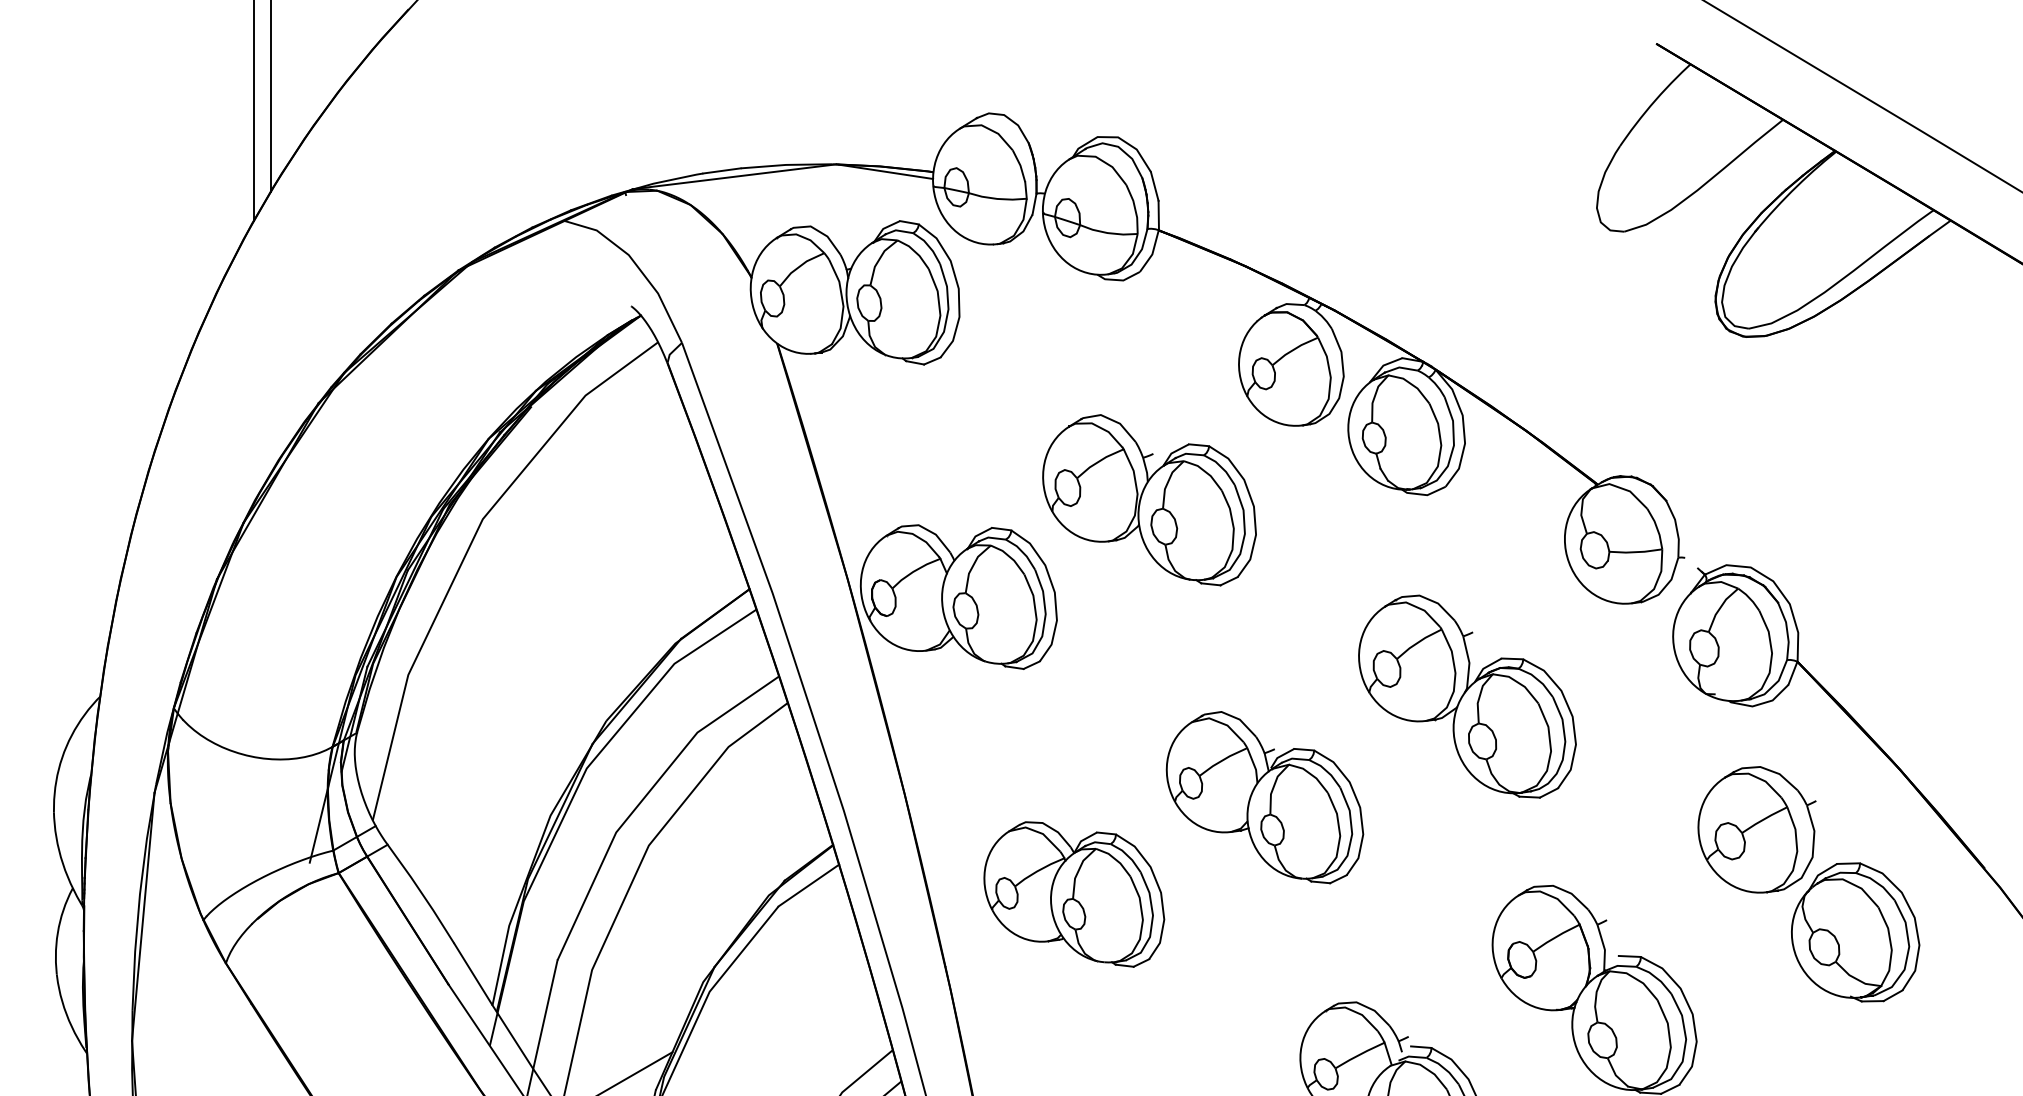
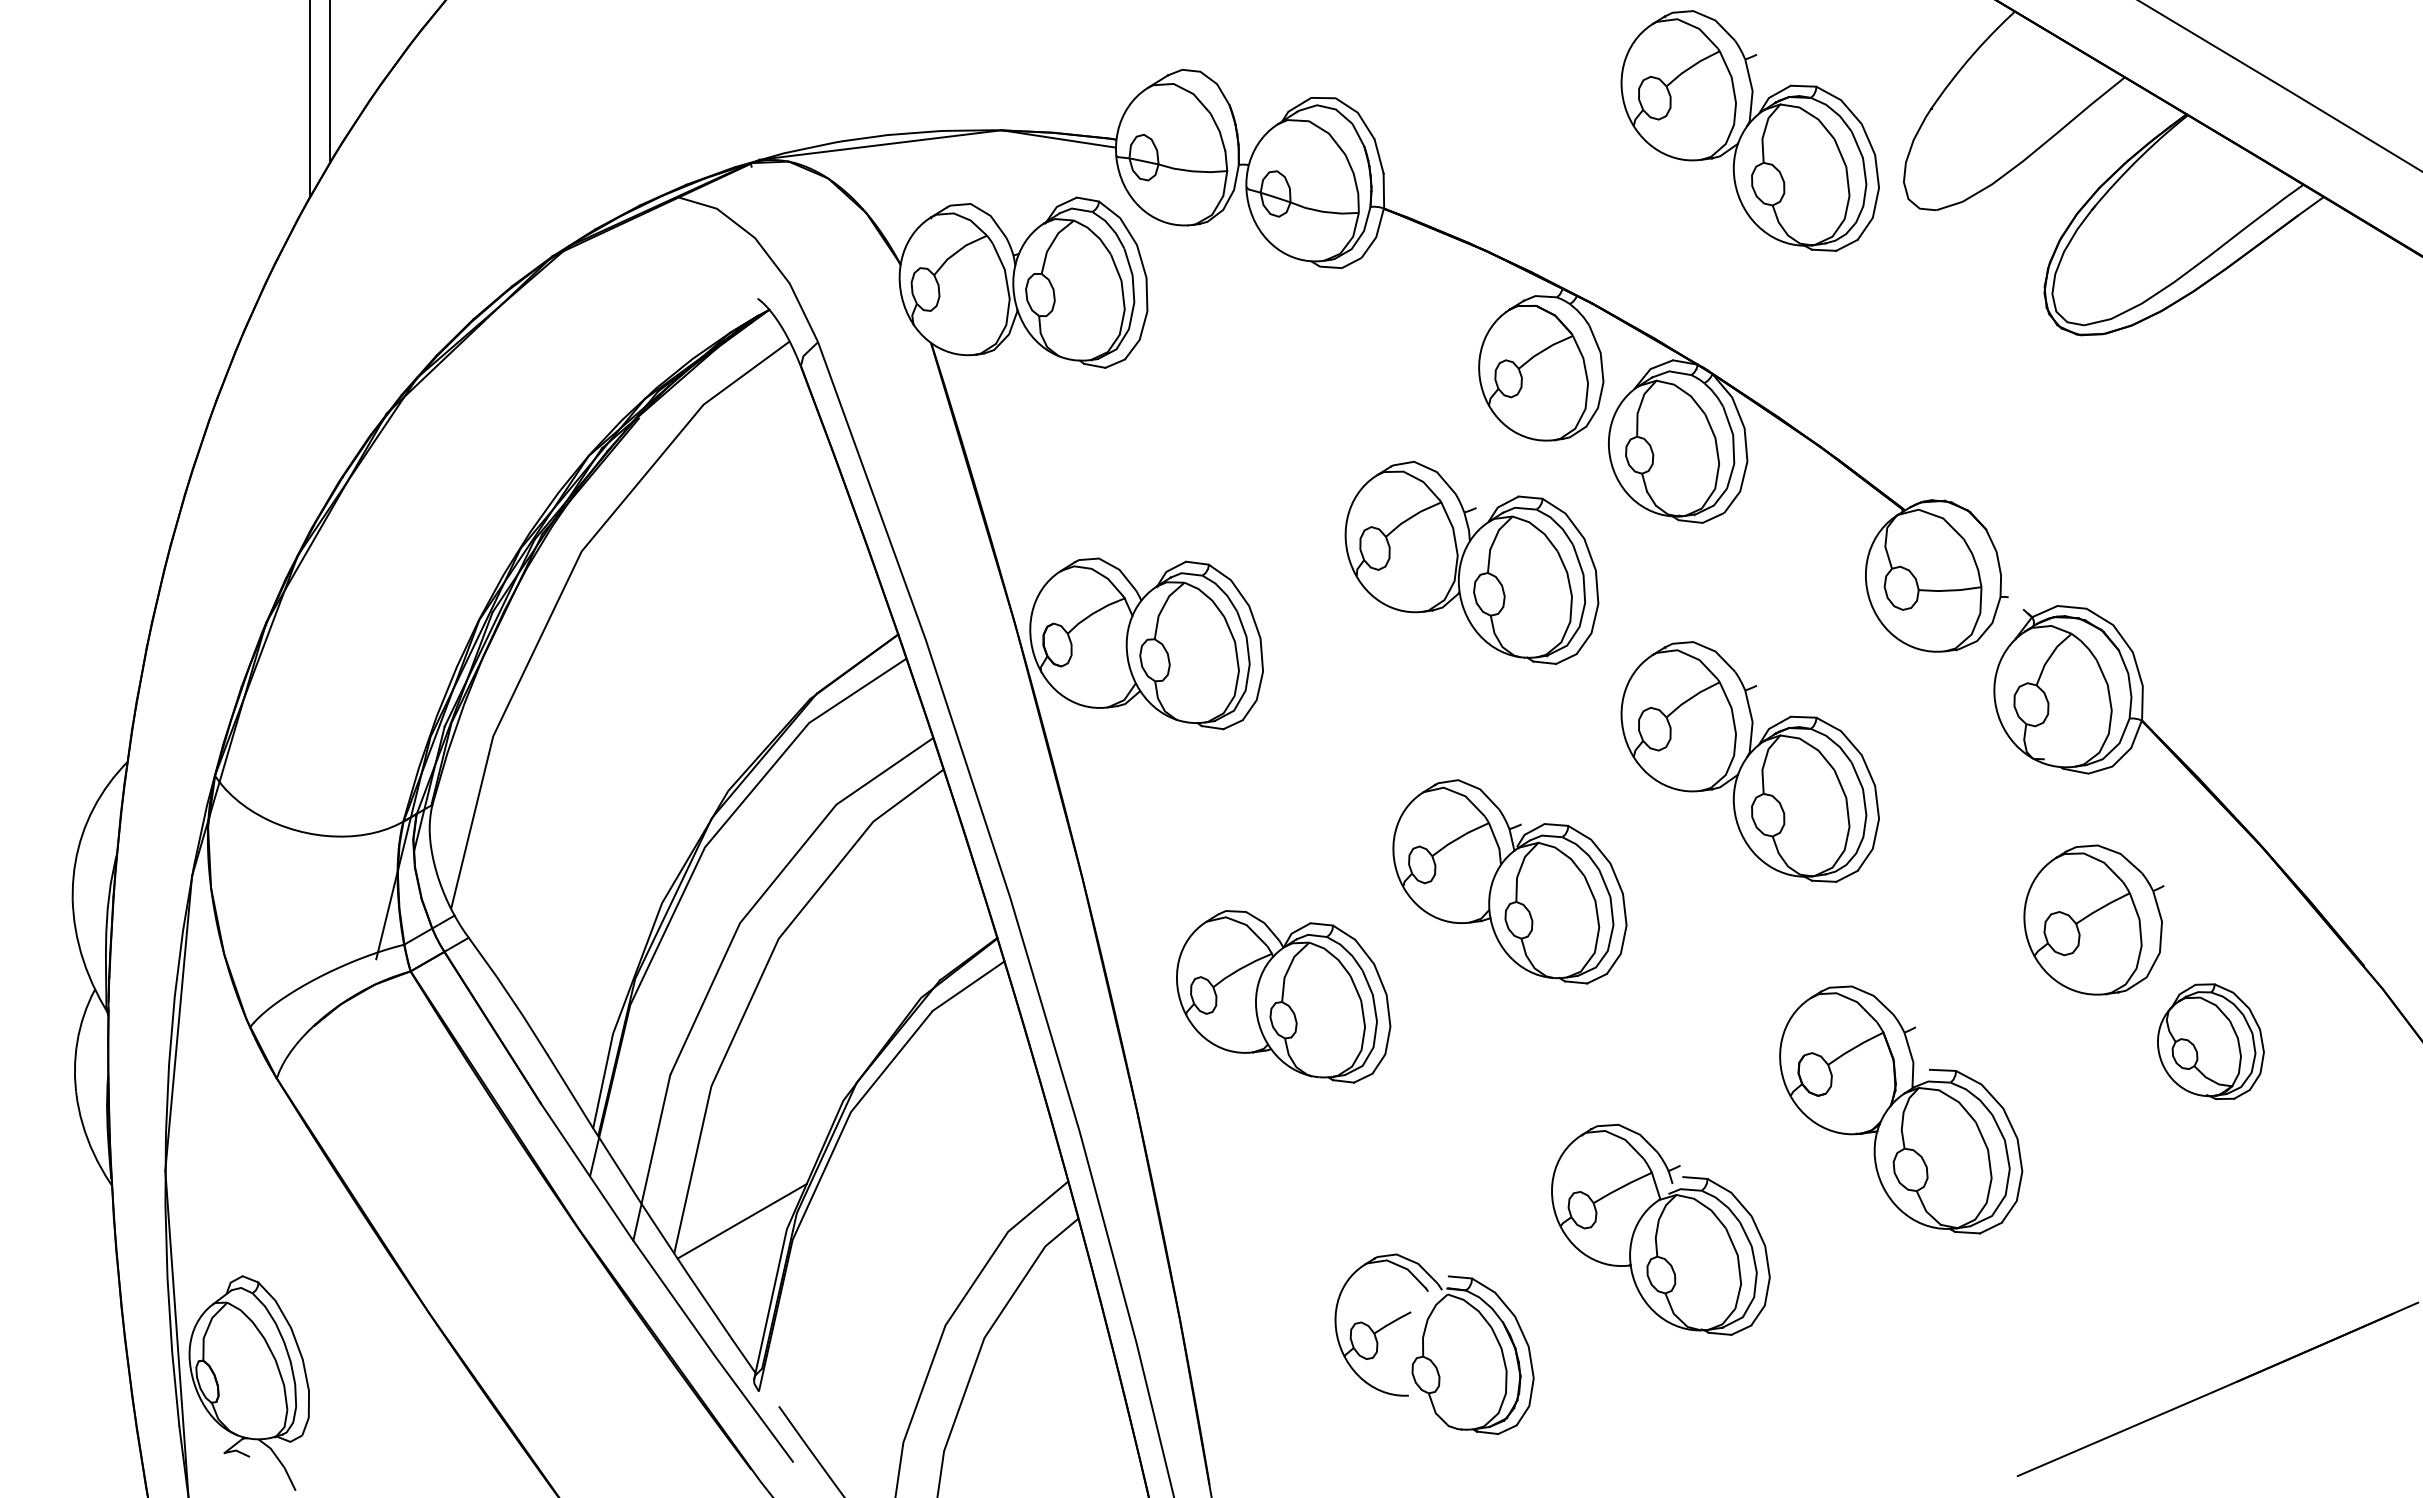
part: (1466, 164) -> (1749, 130), added
part: (1149, 499) -> (1471, 562), moved
part: (1855, 932) -> (2210, 1041), size x0.7

